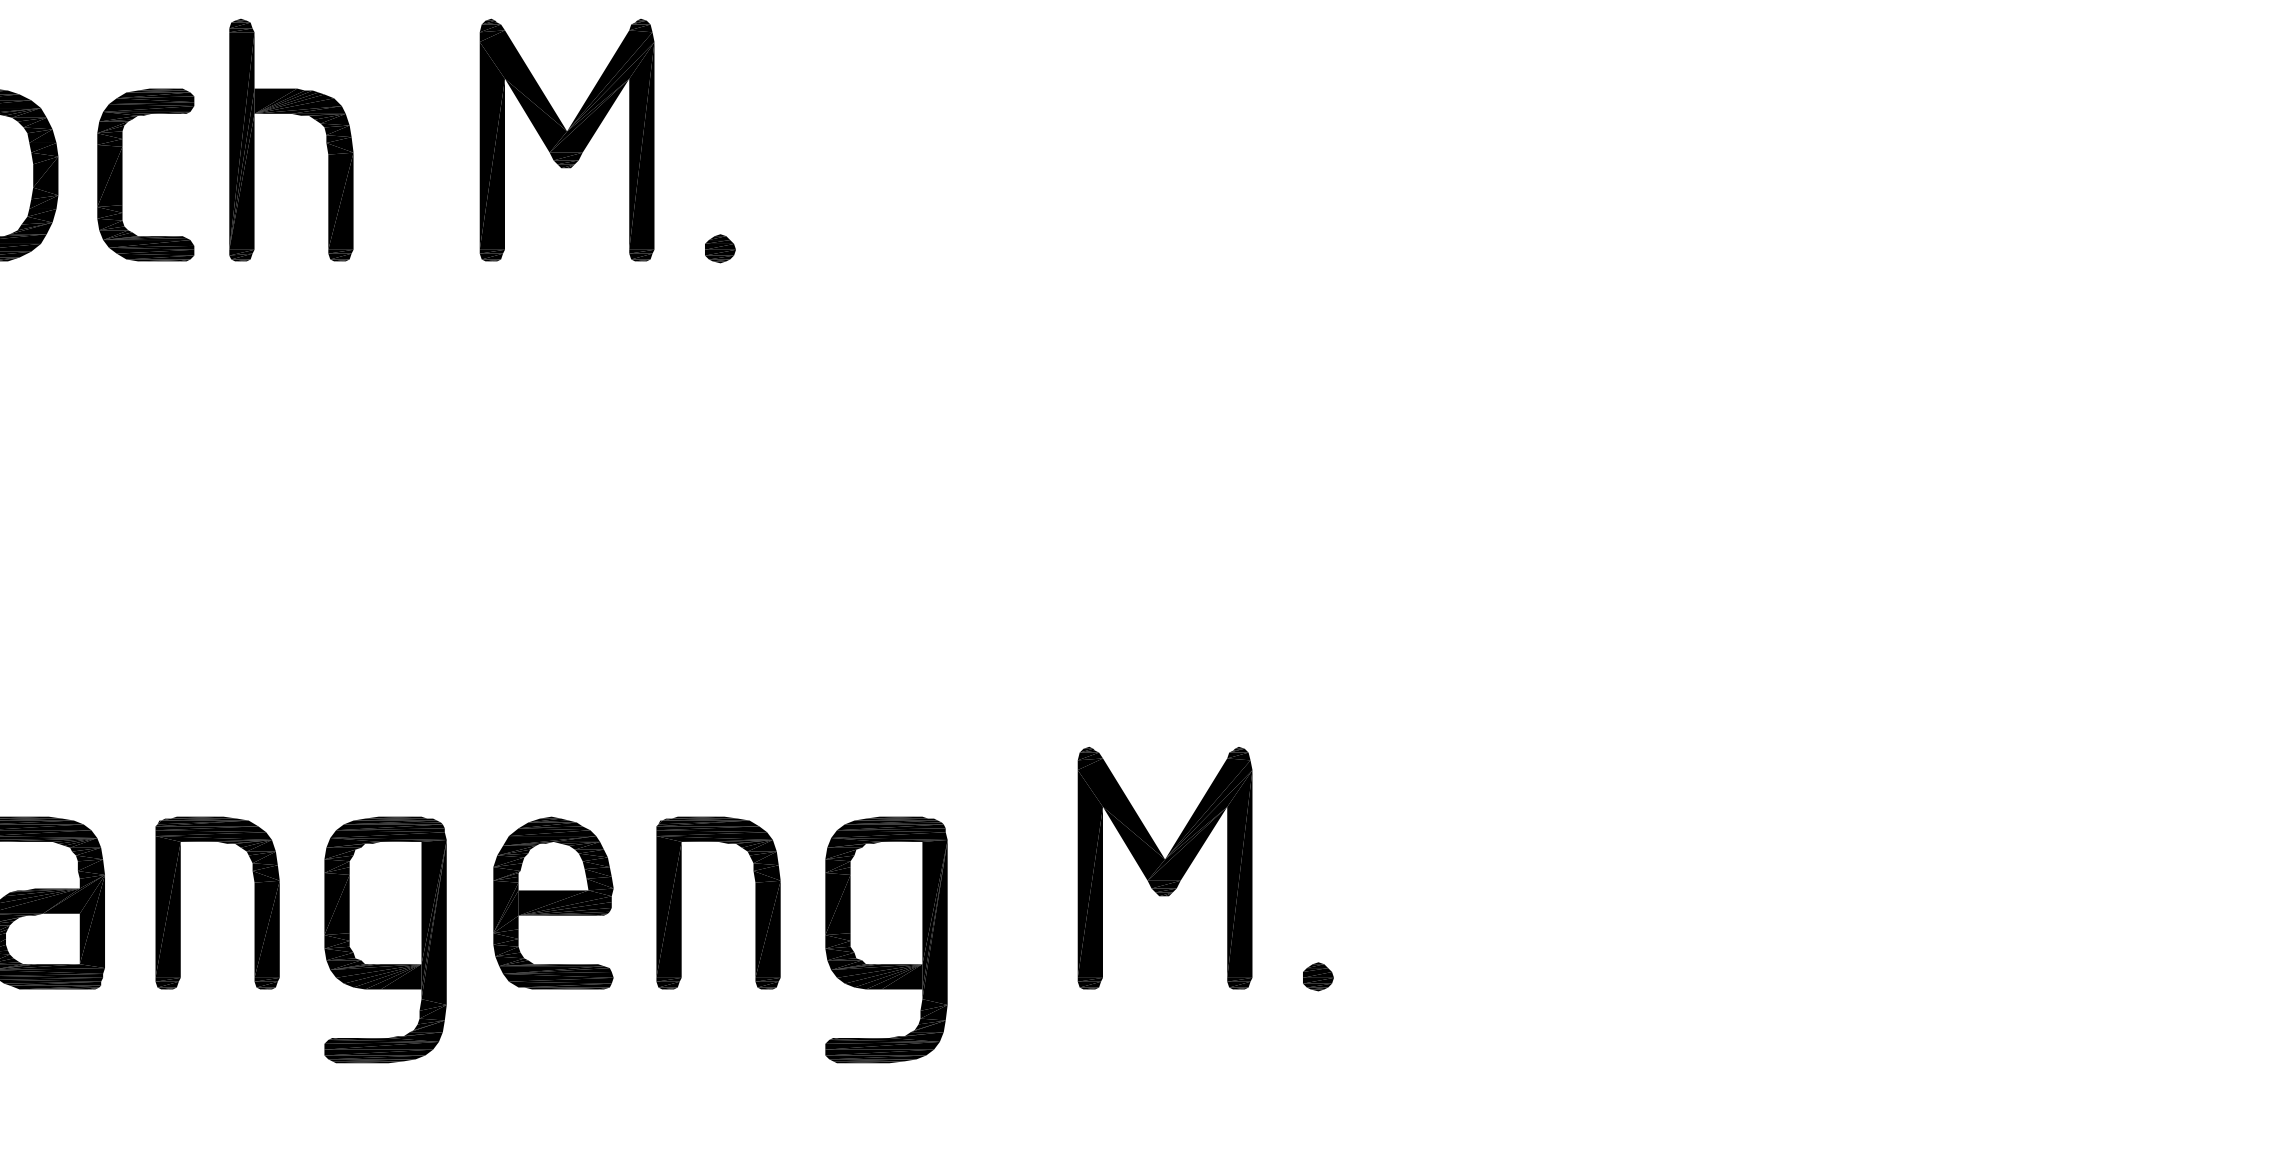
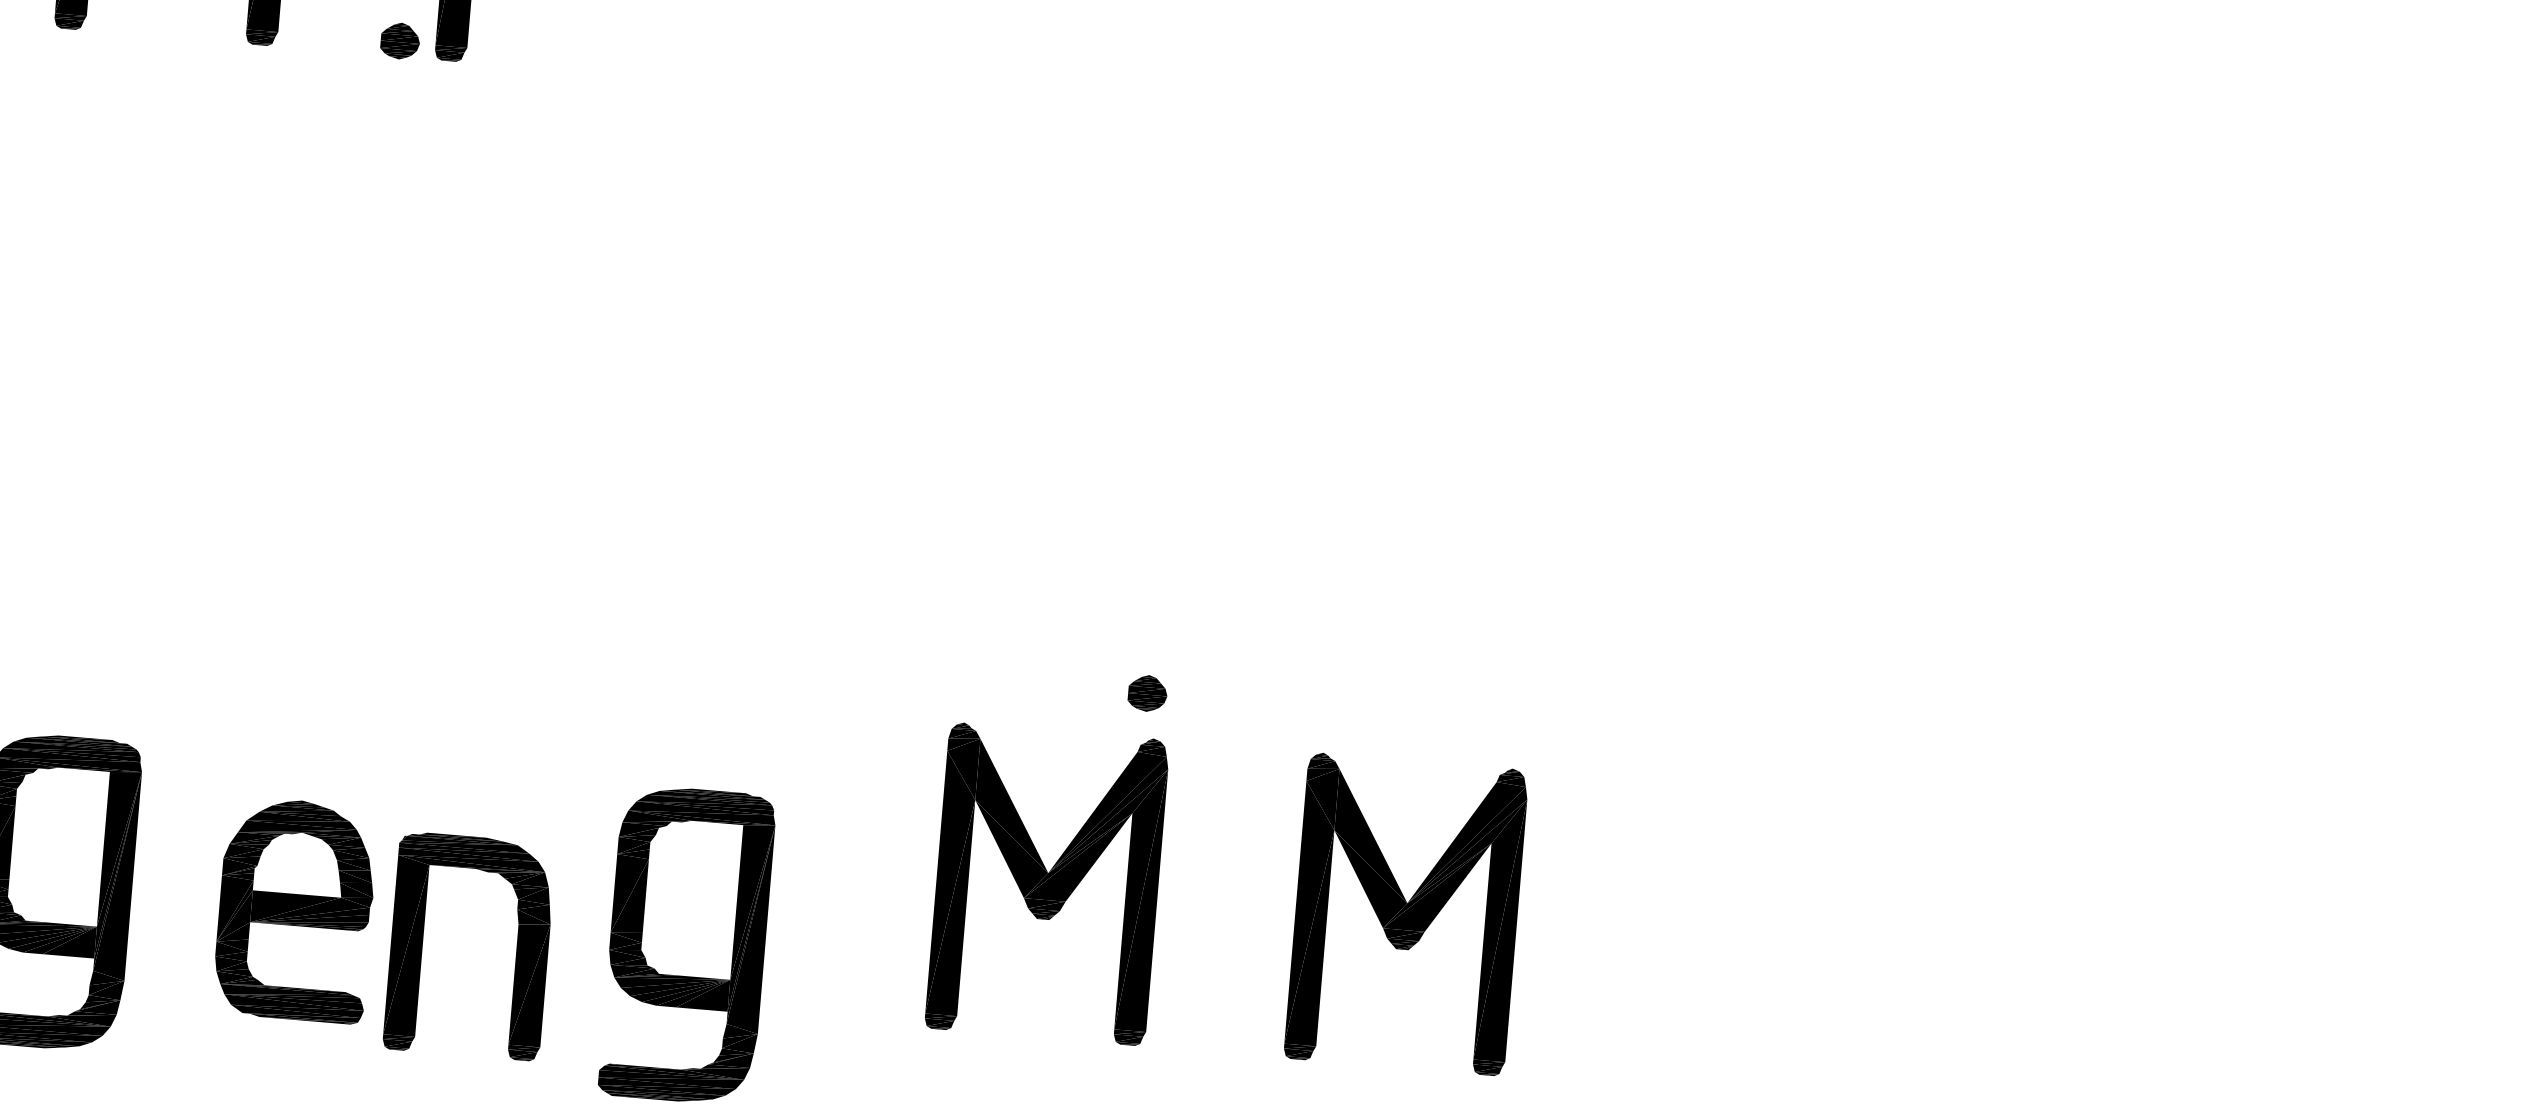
part: (720, 248) -> (400, 40), moved
part: (1448, 868) -> (1405, 914), added
part: (553, 902) -> (295, 909), moved
part: (681, 902) -> (422, 941), moved
part: (1318, 976) -> (1147, 693), moved

